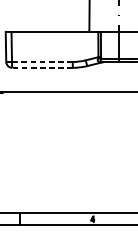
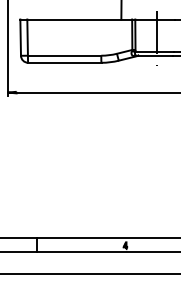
line: (42, 61) -> (64, 55), dashed -> solid
line: (42, 67) -> (64, 62), dashed -> solid

